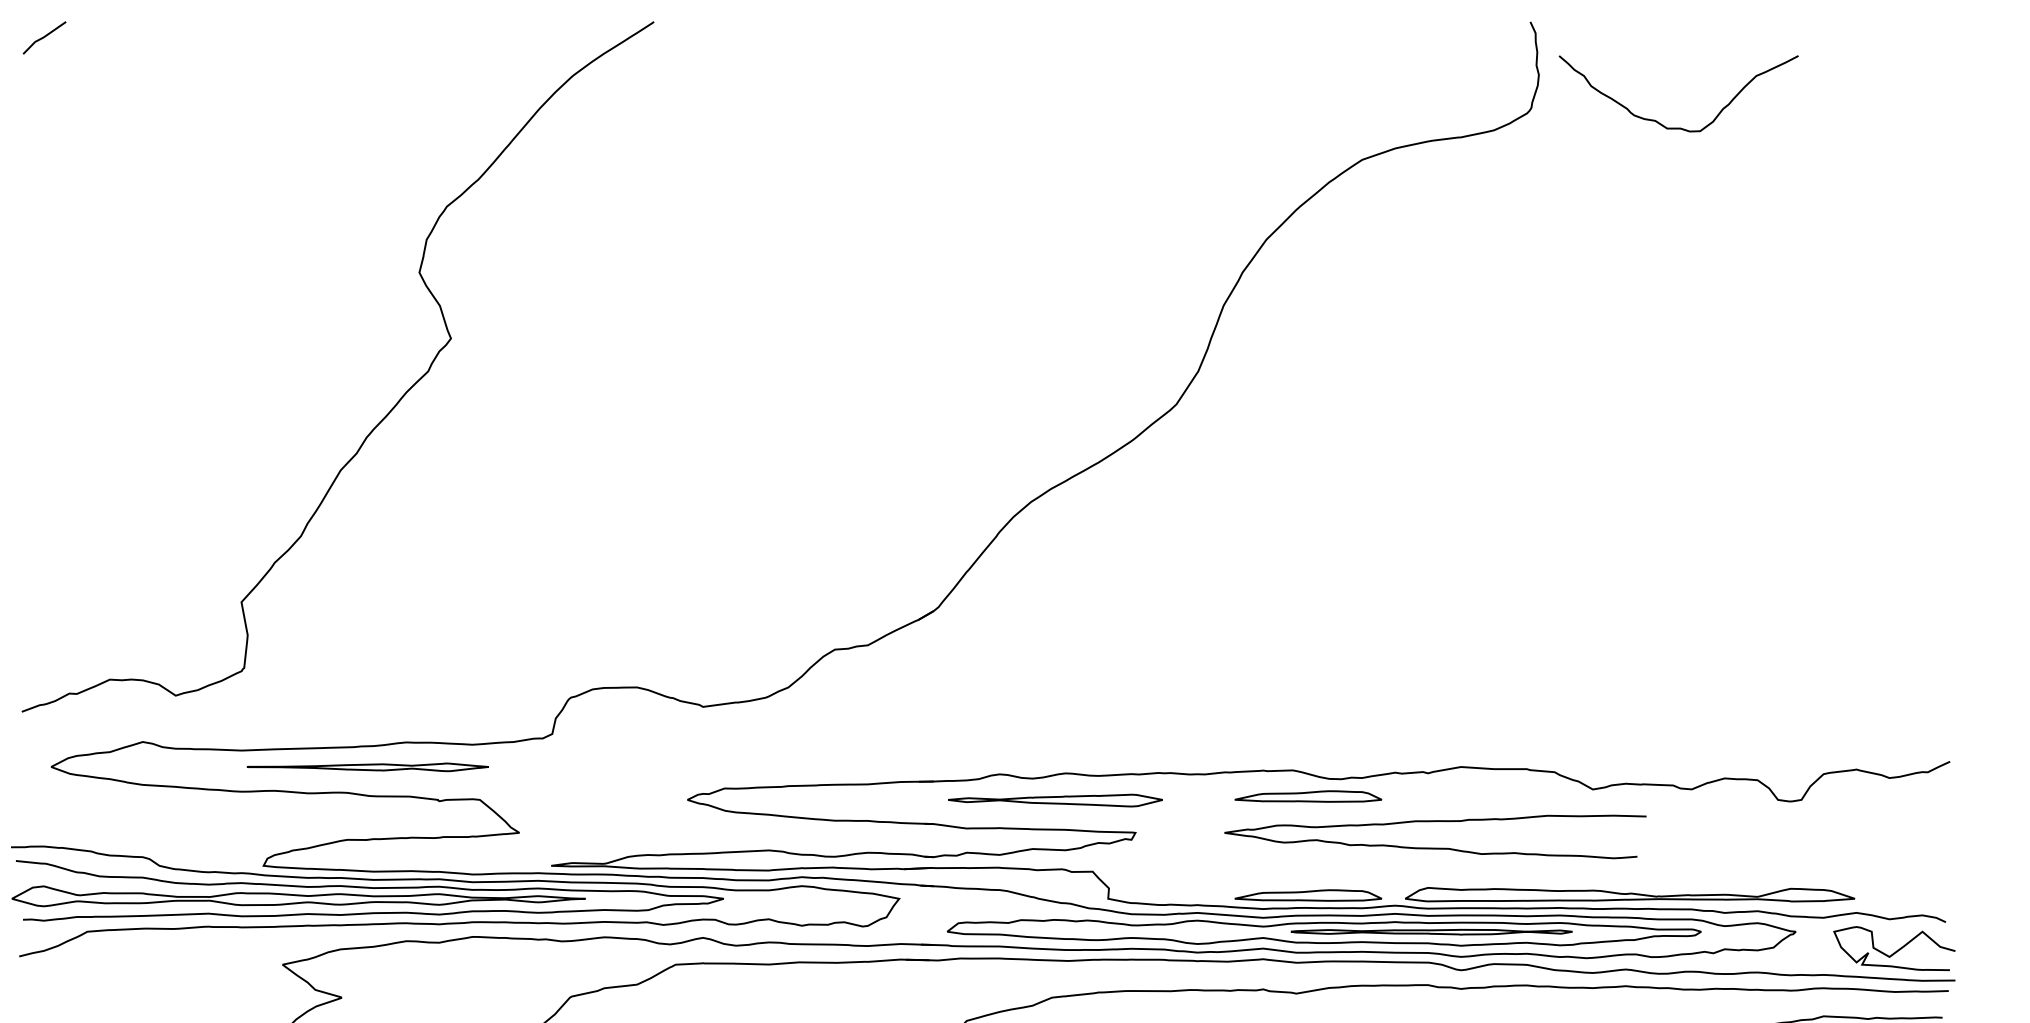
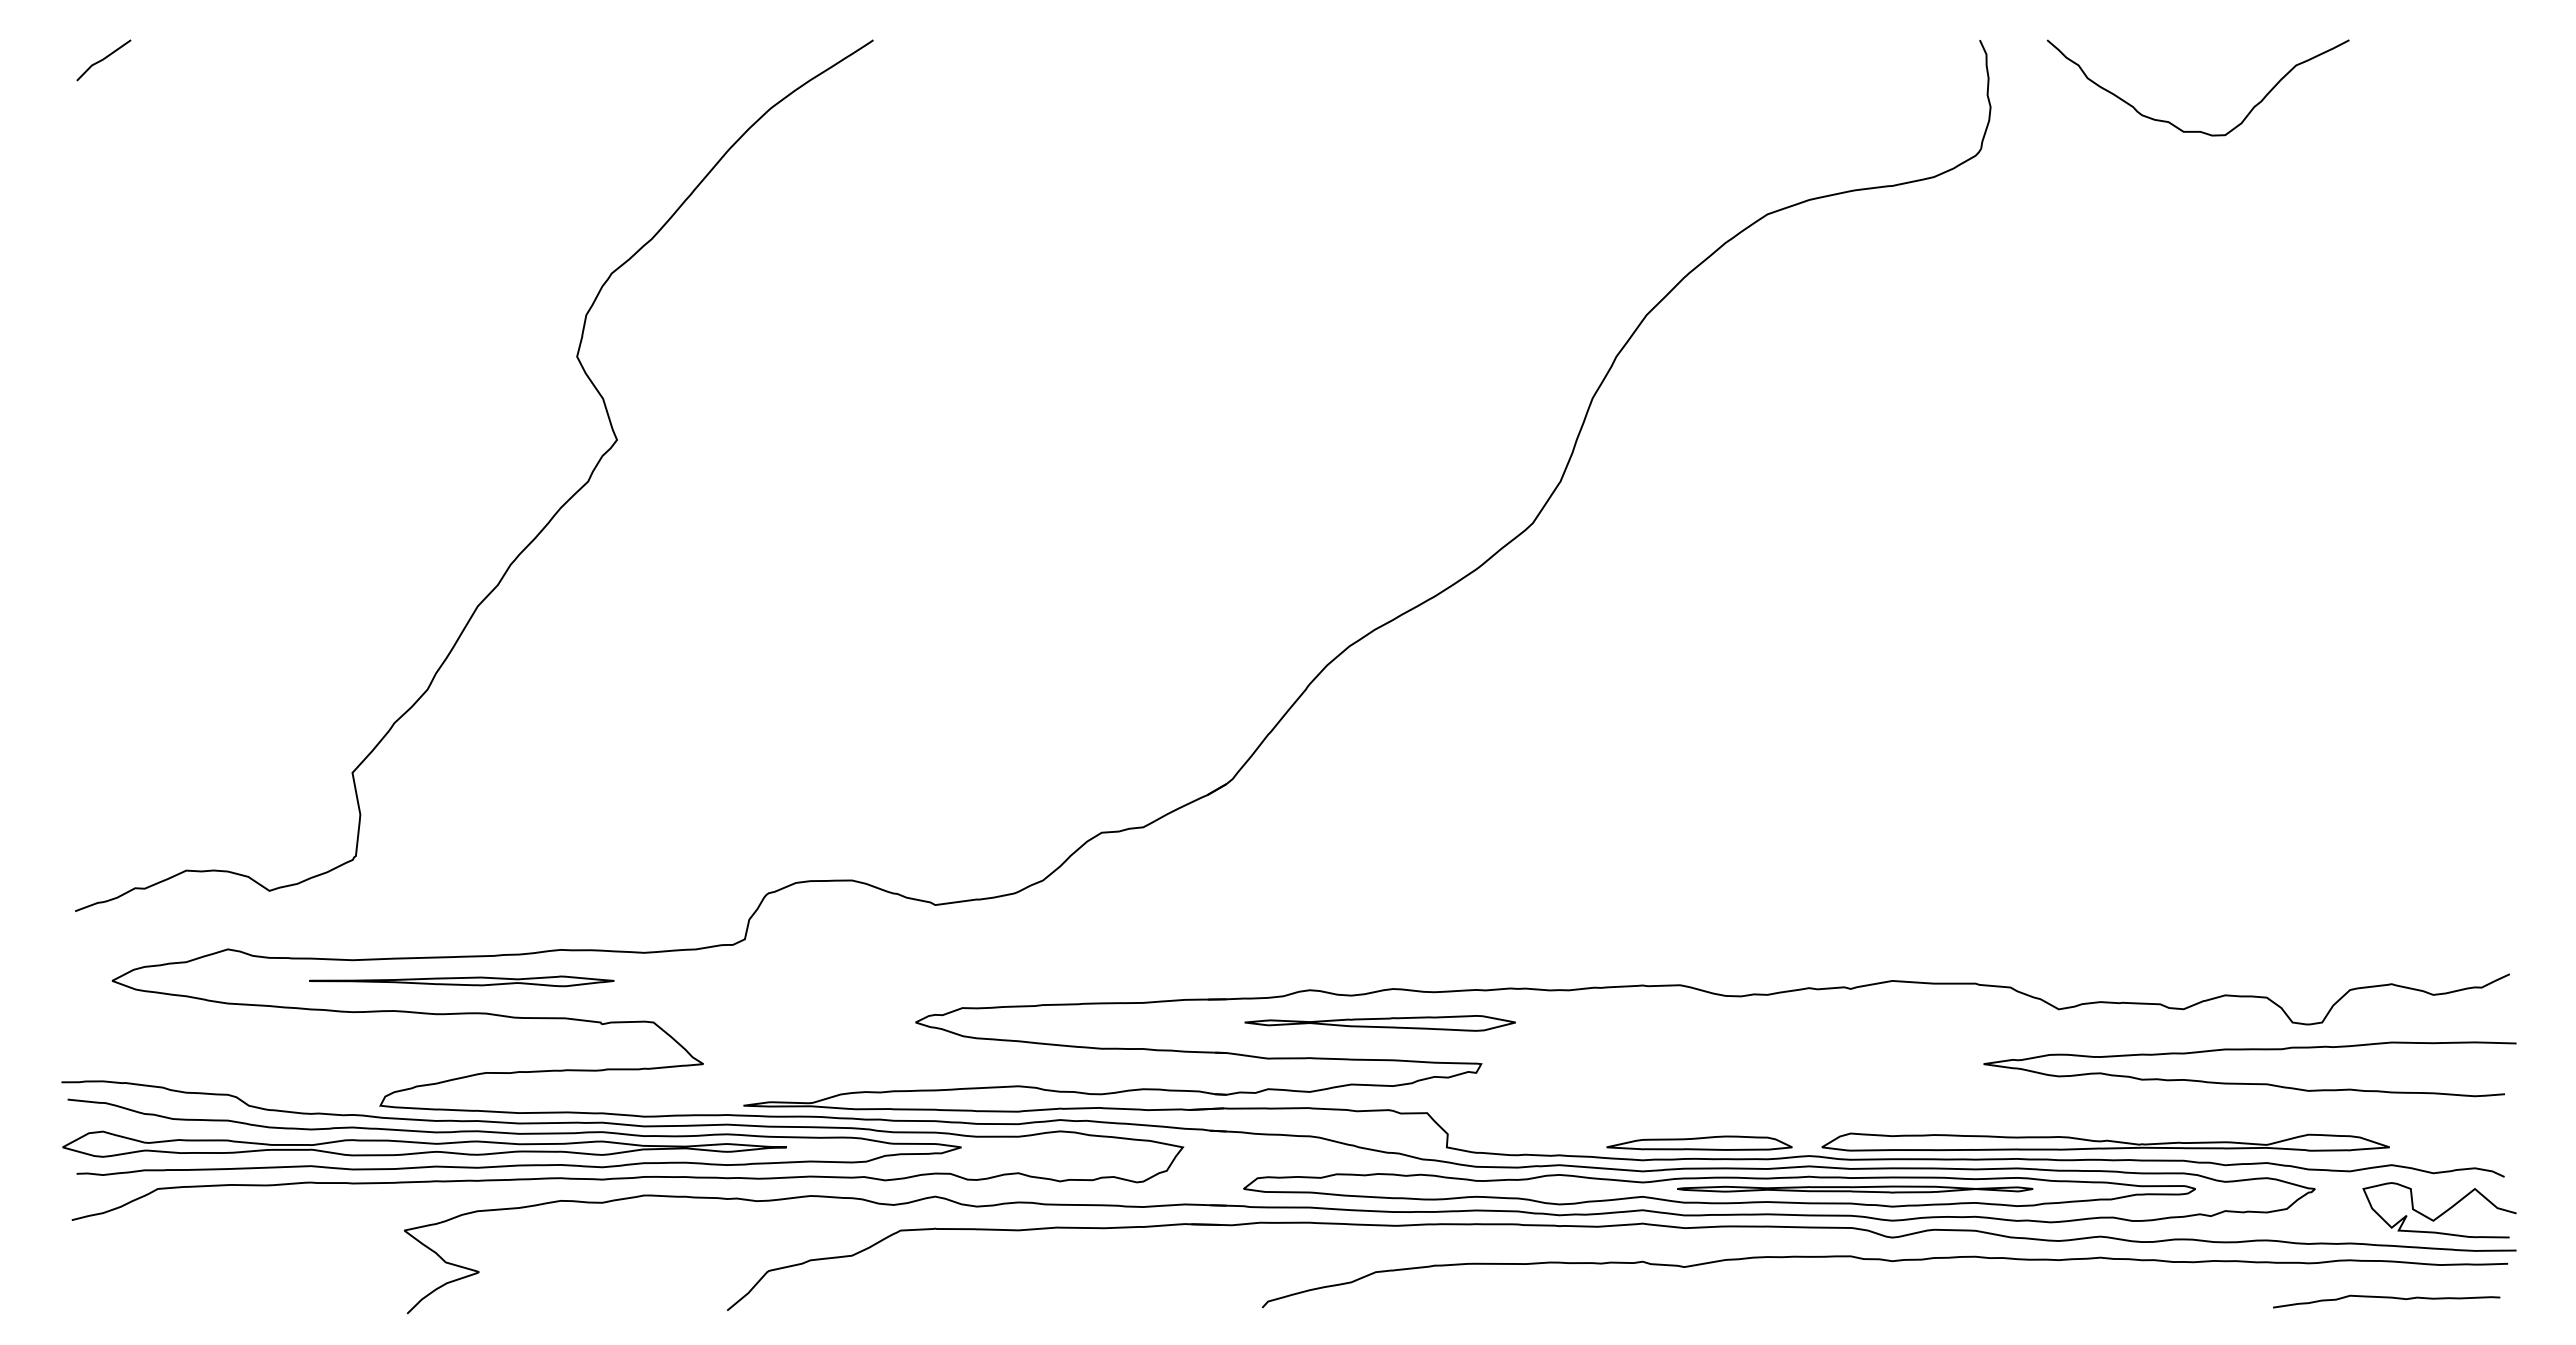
curve: (1659, 122) -> (2174, 124), moved
part: (367, 767) -> (461, 981), moved
part: (1308, 795) -> (1699, 1017), removed
curve: (1435, 848) -> (2249, 1083), moved

